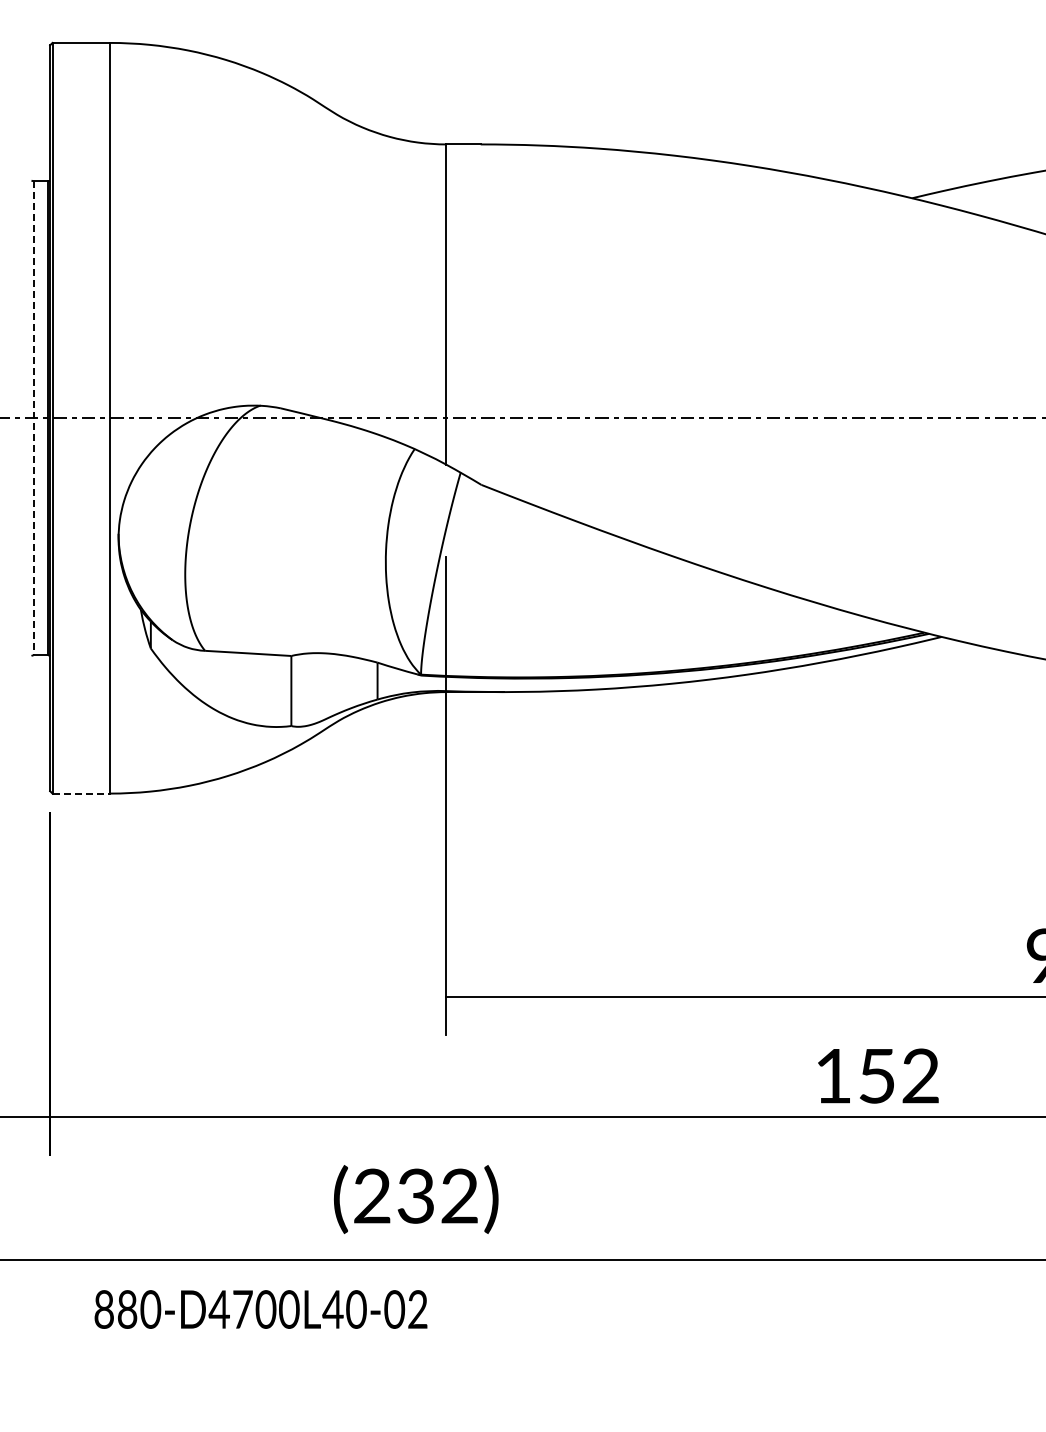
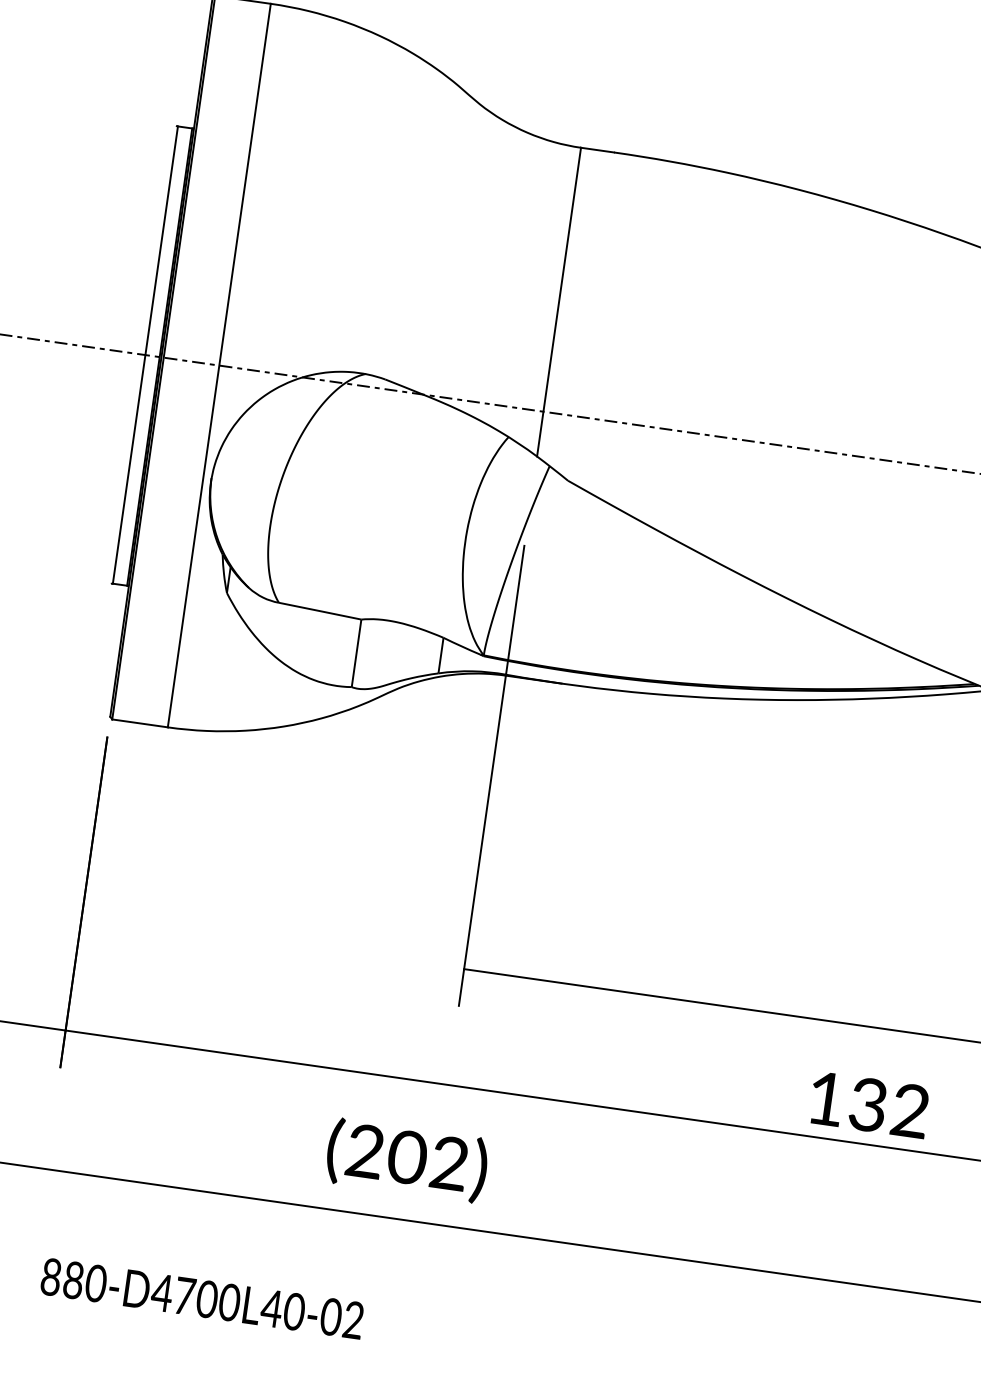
line: (33, 418) -> (145, 355), dashed -> solid
line: (81, 793) -> (140, 723), dashed -> solid
text: (876, 1075) -> (867, 1104), 152 -> 132
text: (415, 1195) -> (407, 1156), (232) -> (202)
text: (260, 1309) -> (201, 1298), moved

